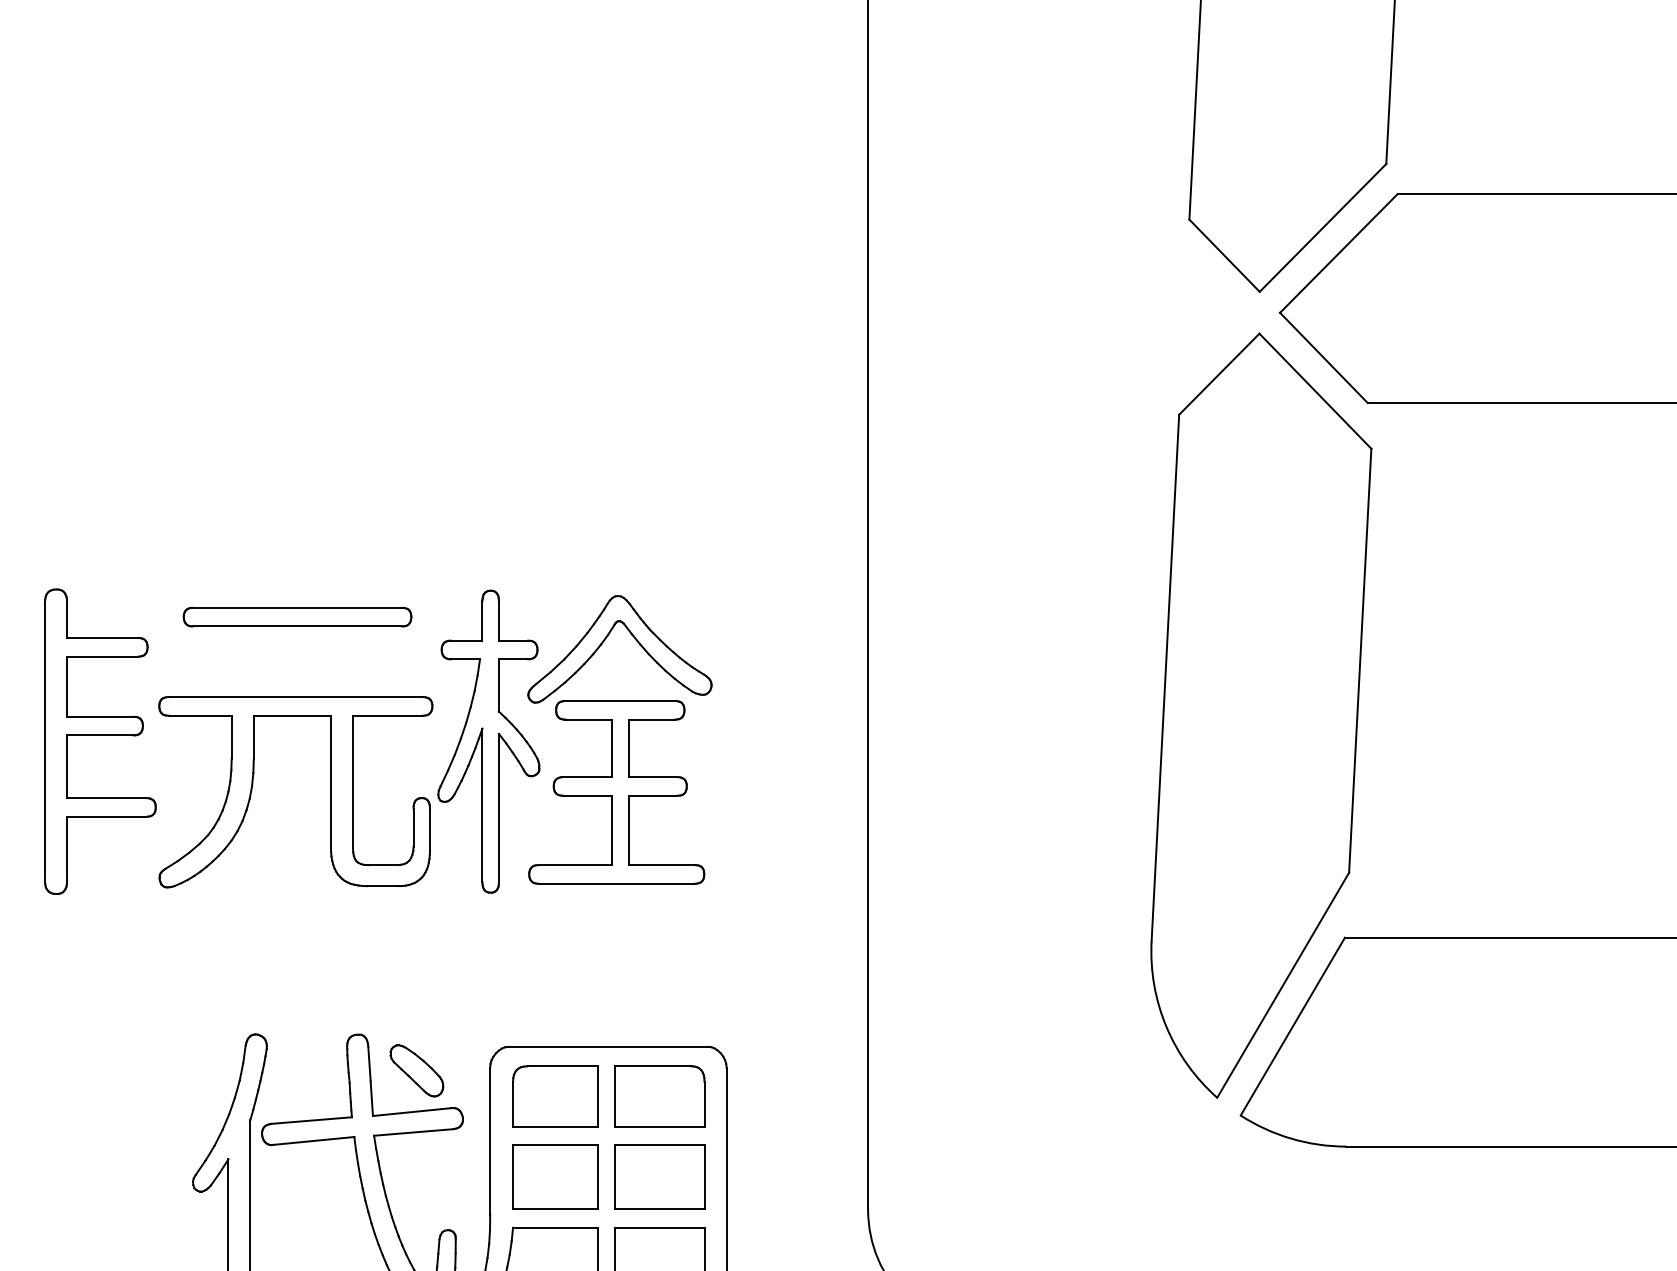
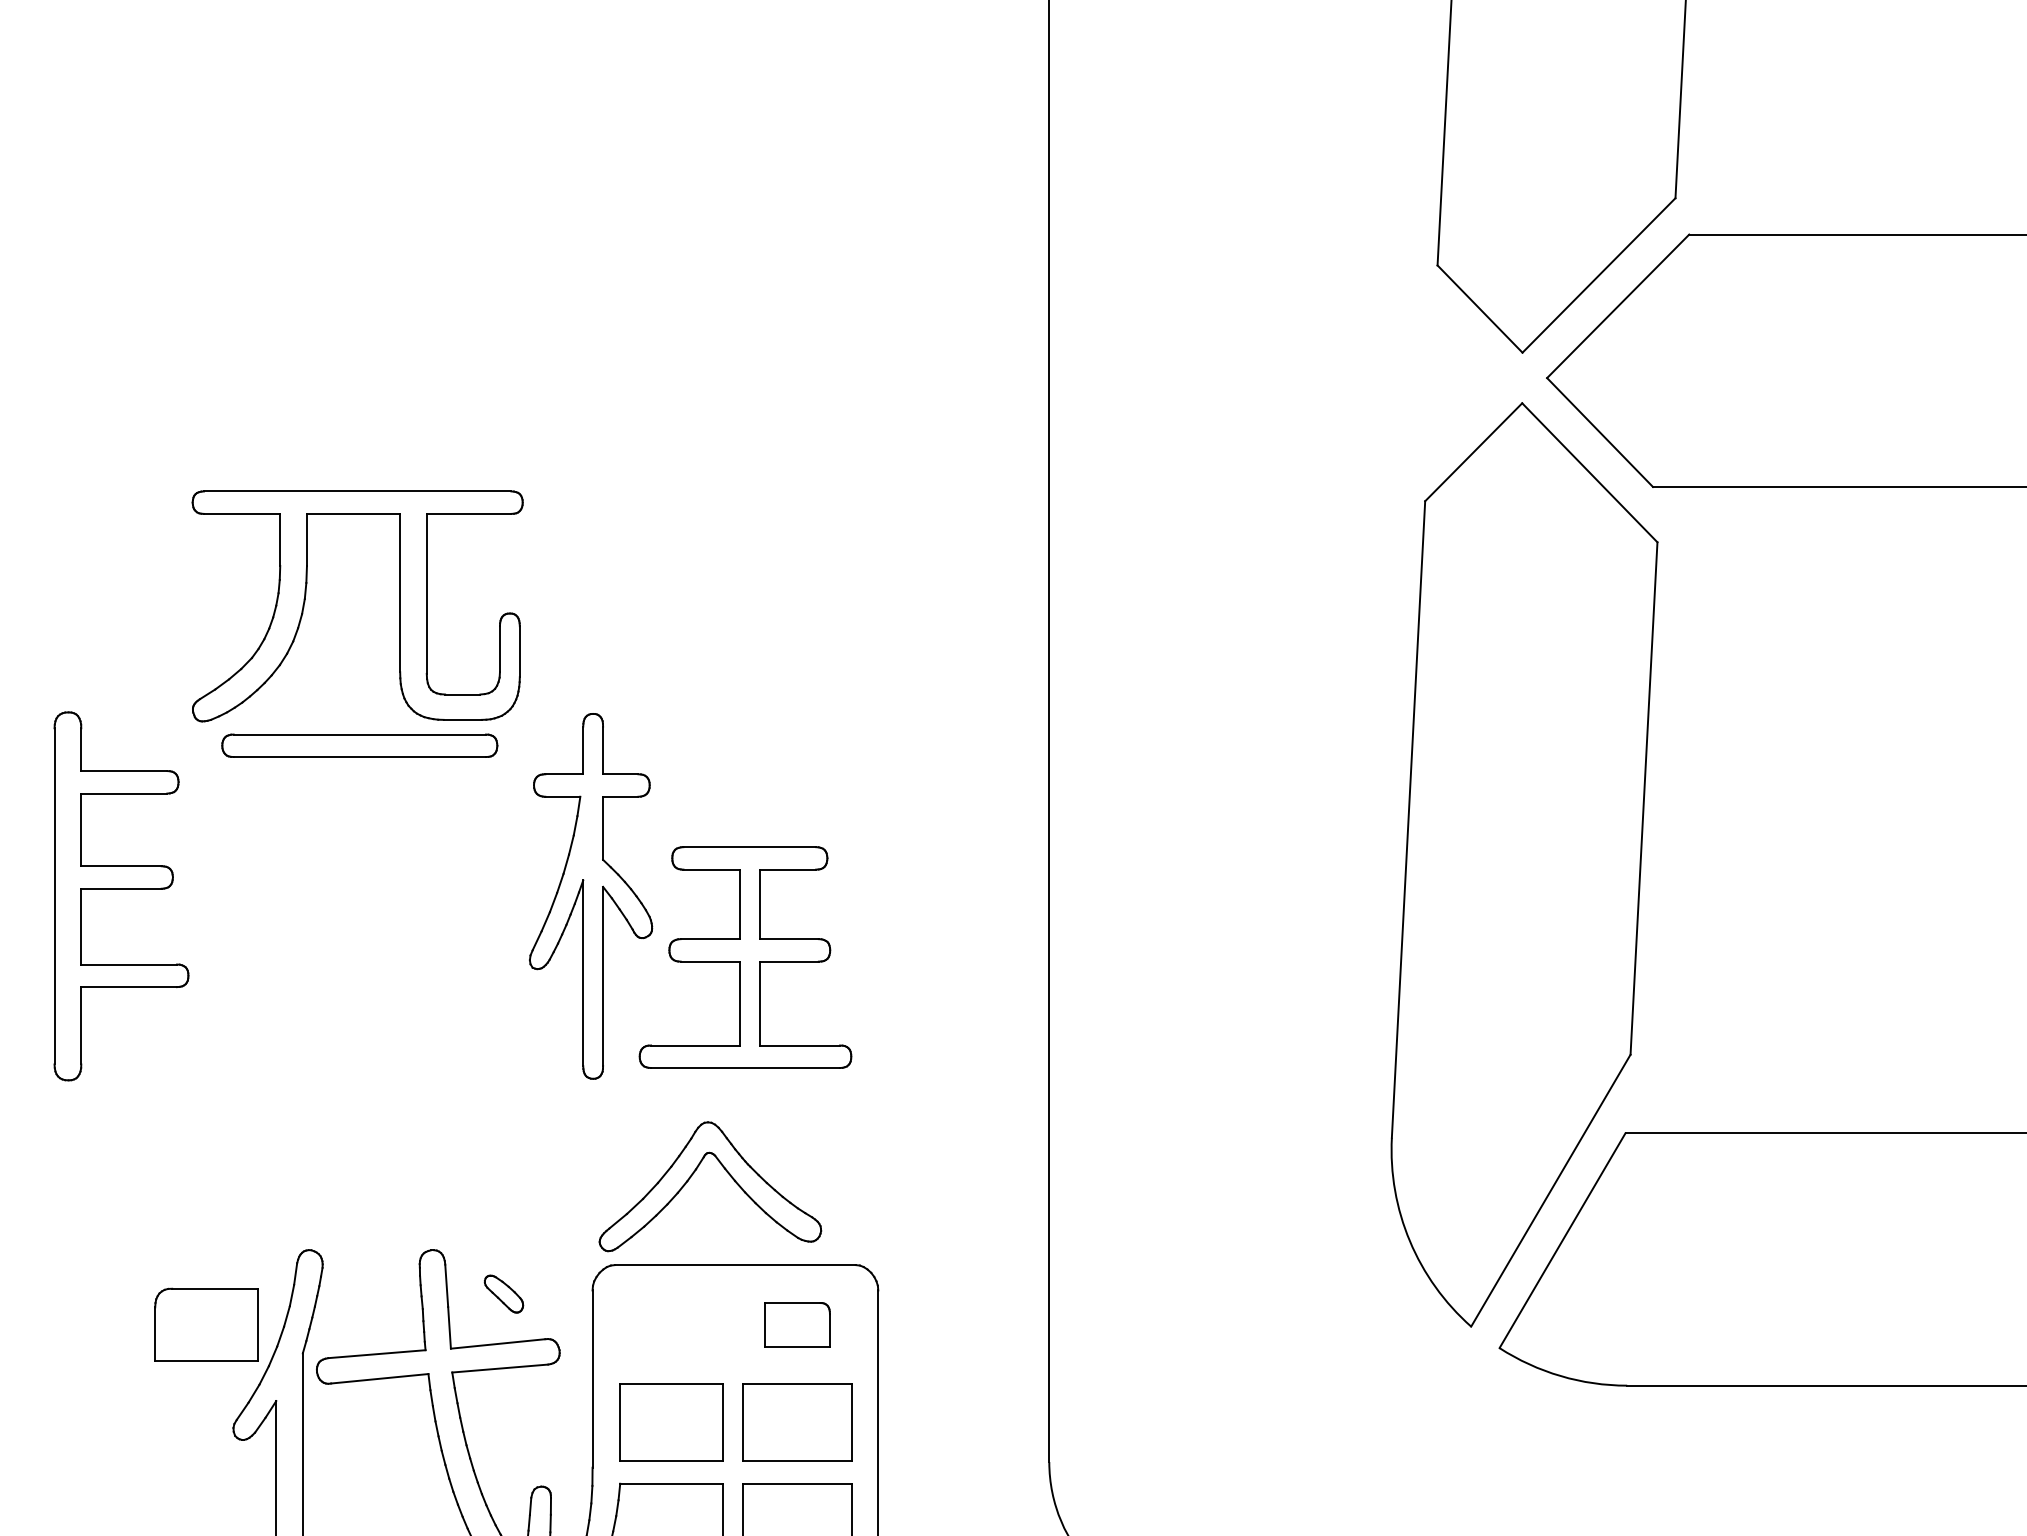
part: (606, 638) -> (694, 1173), moved
part: (330, 792) -> (399, 606), moved
part: (416, 1070) -> (503, 1293), size x0.6
part: (555, 1096) -> (206, 1324), moved
part: (659, 1096) -> (797, 1324), size x0.6

